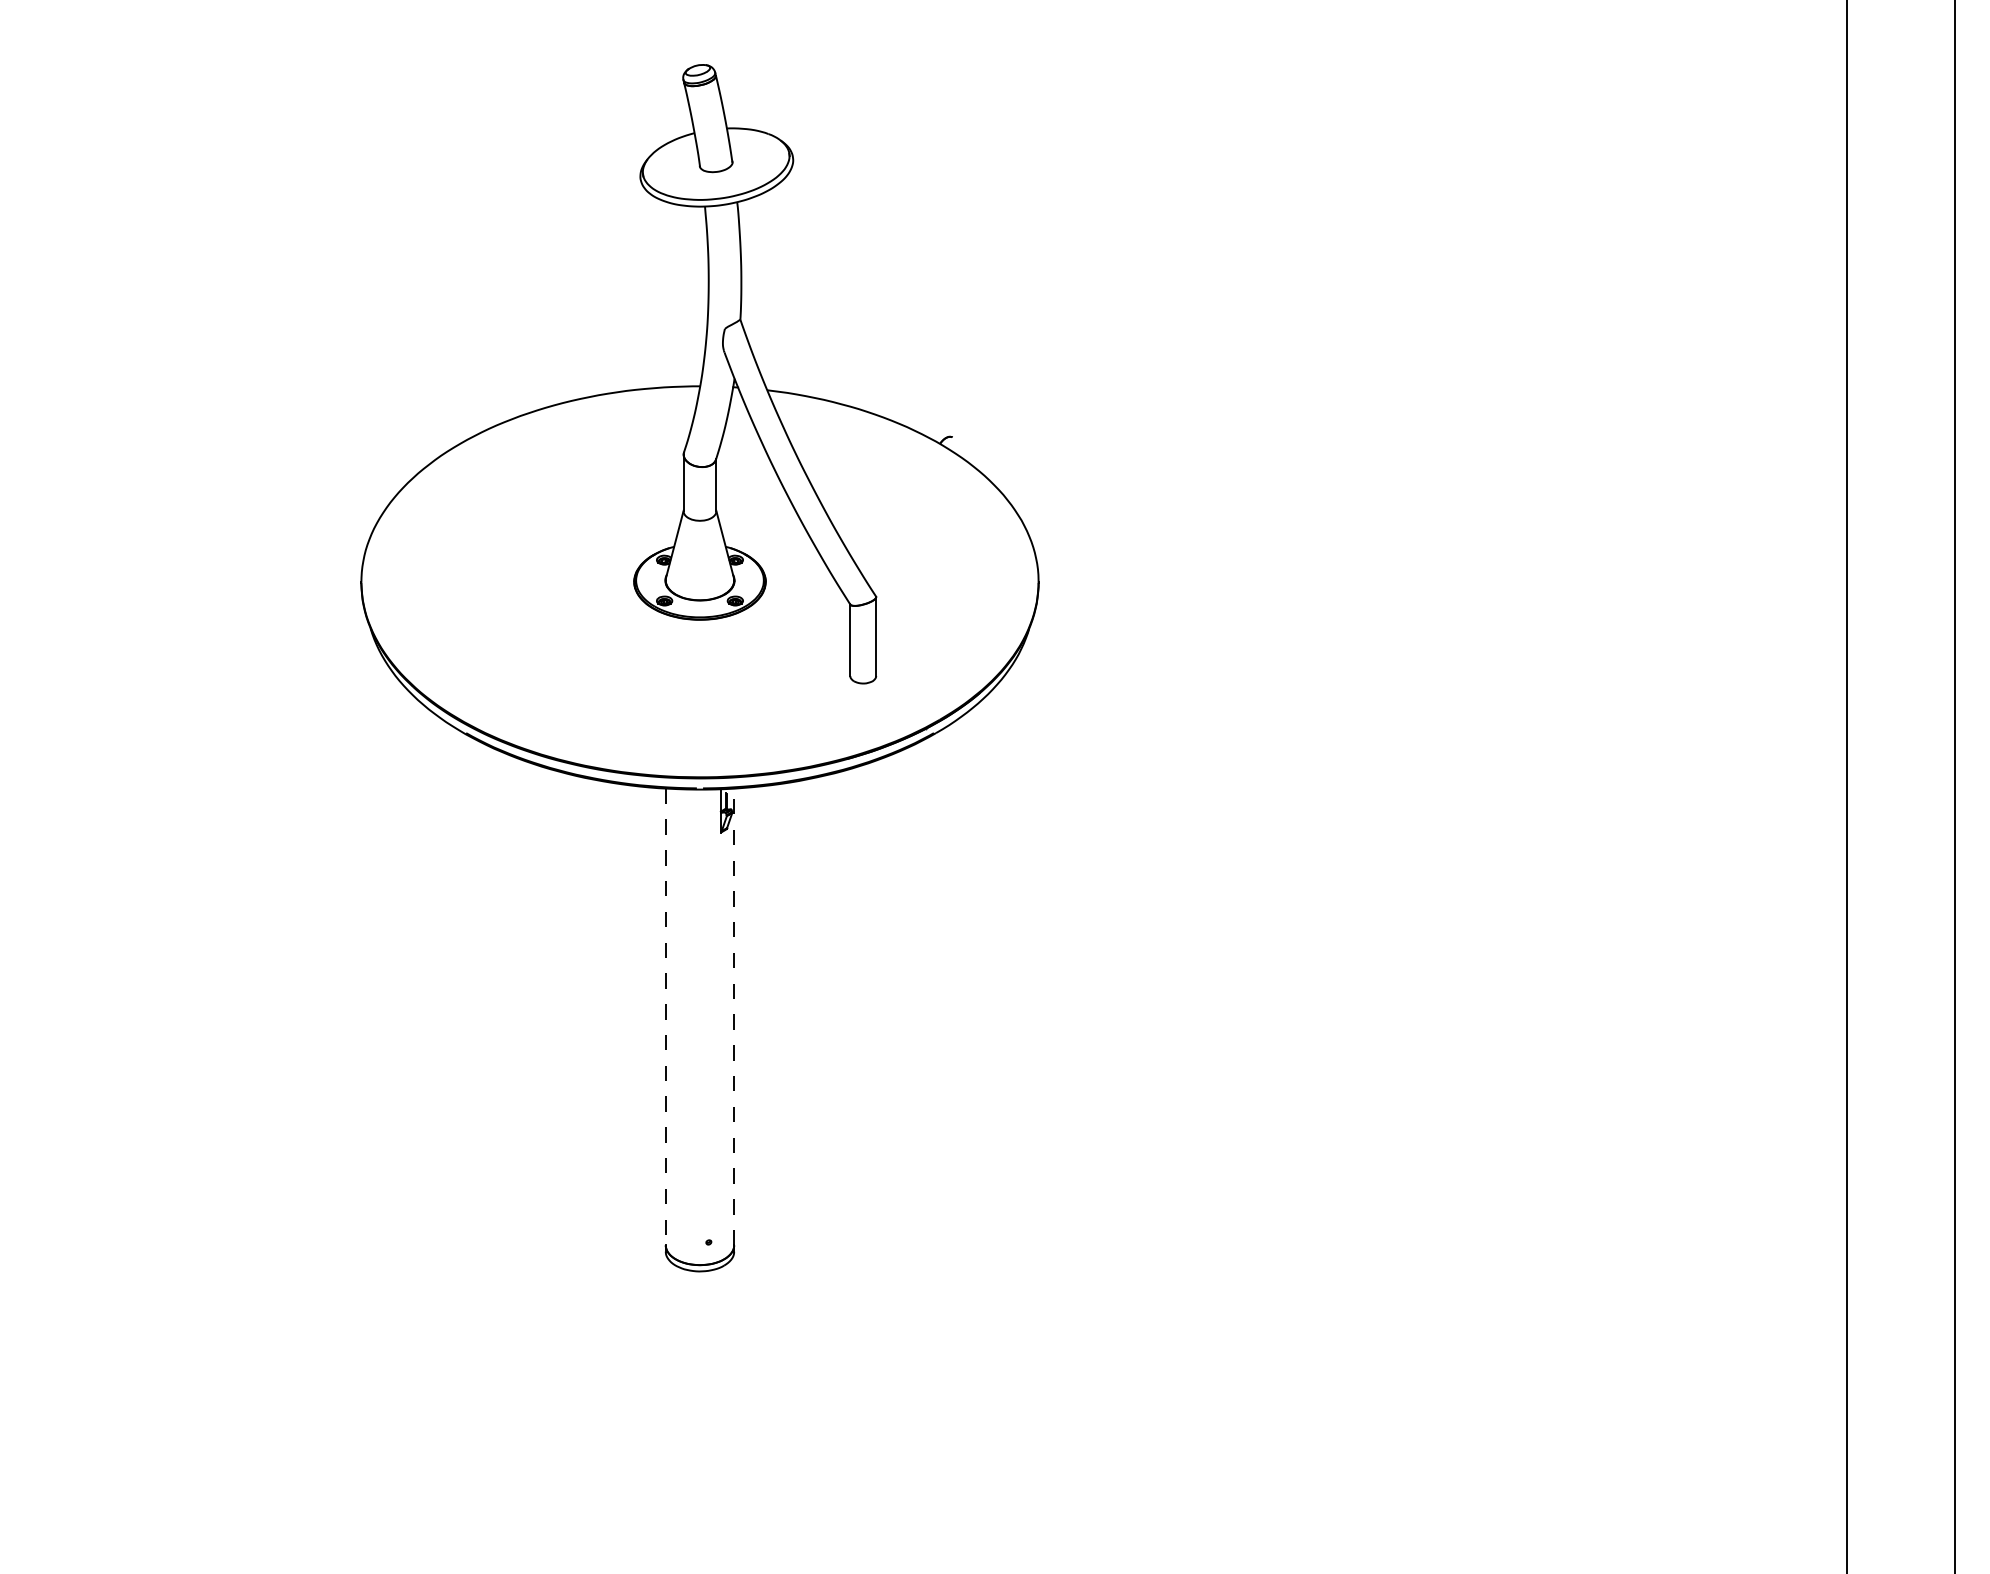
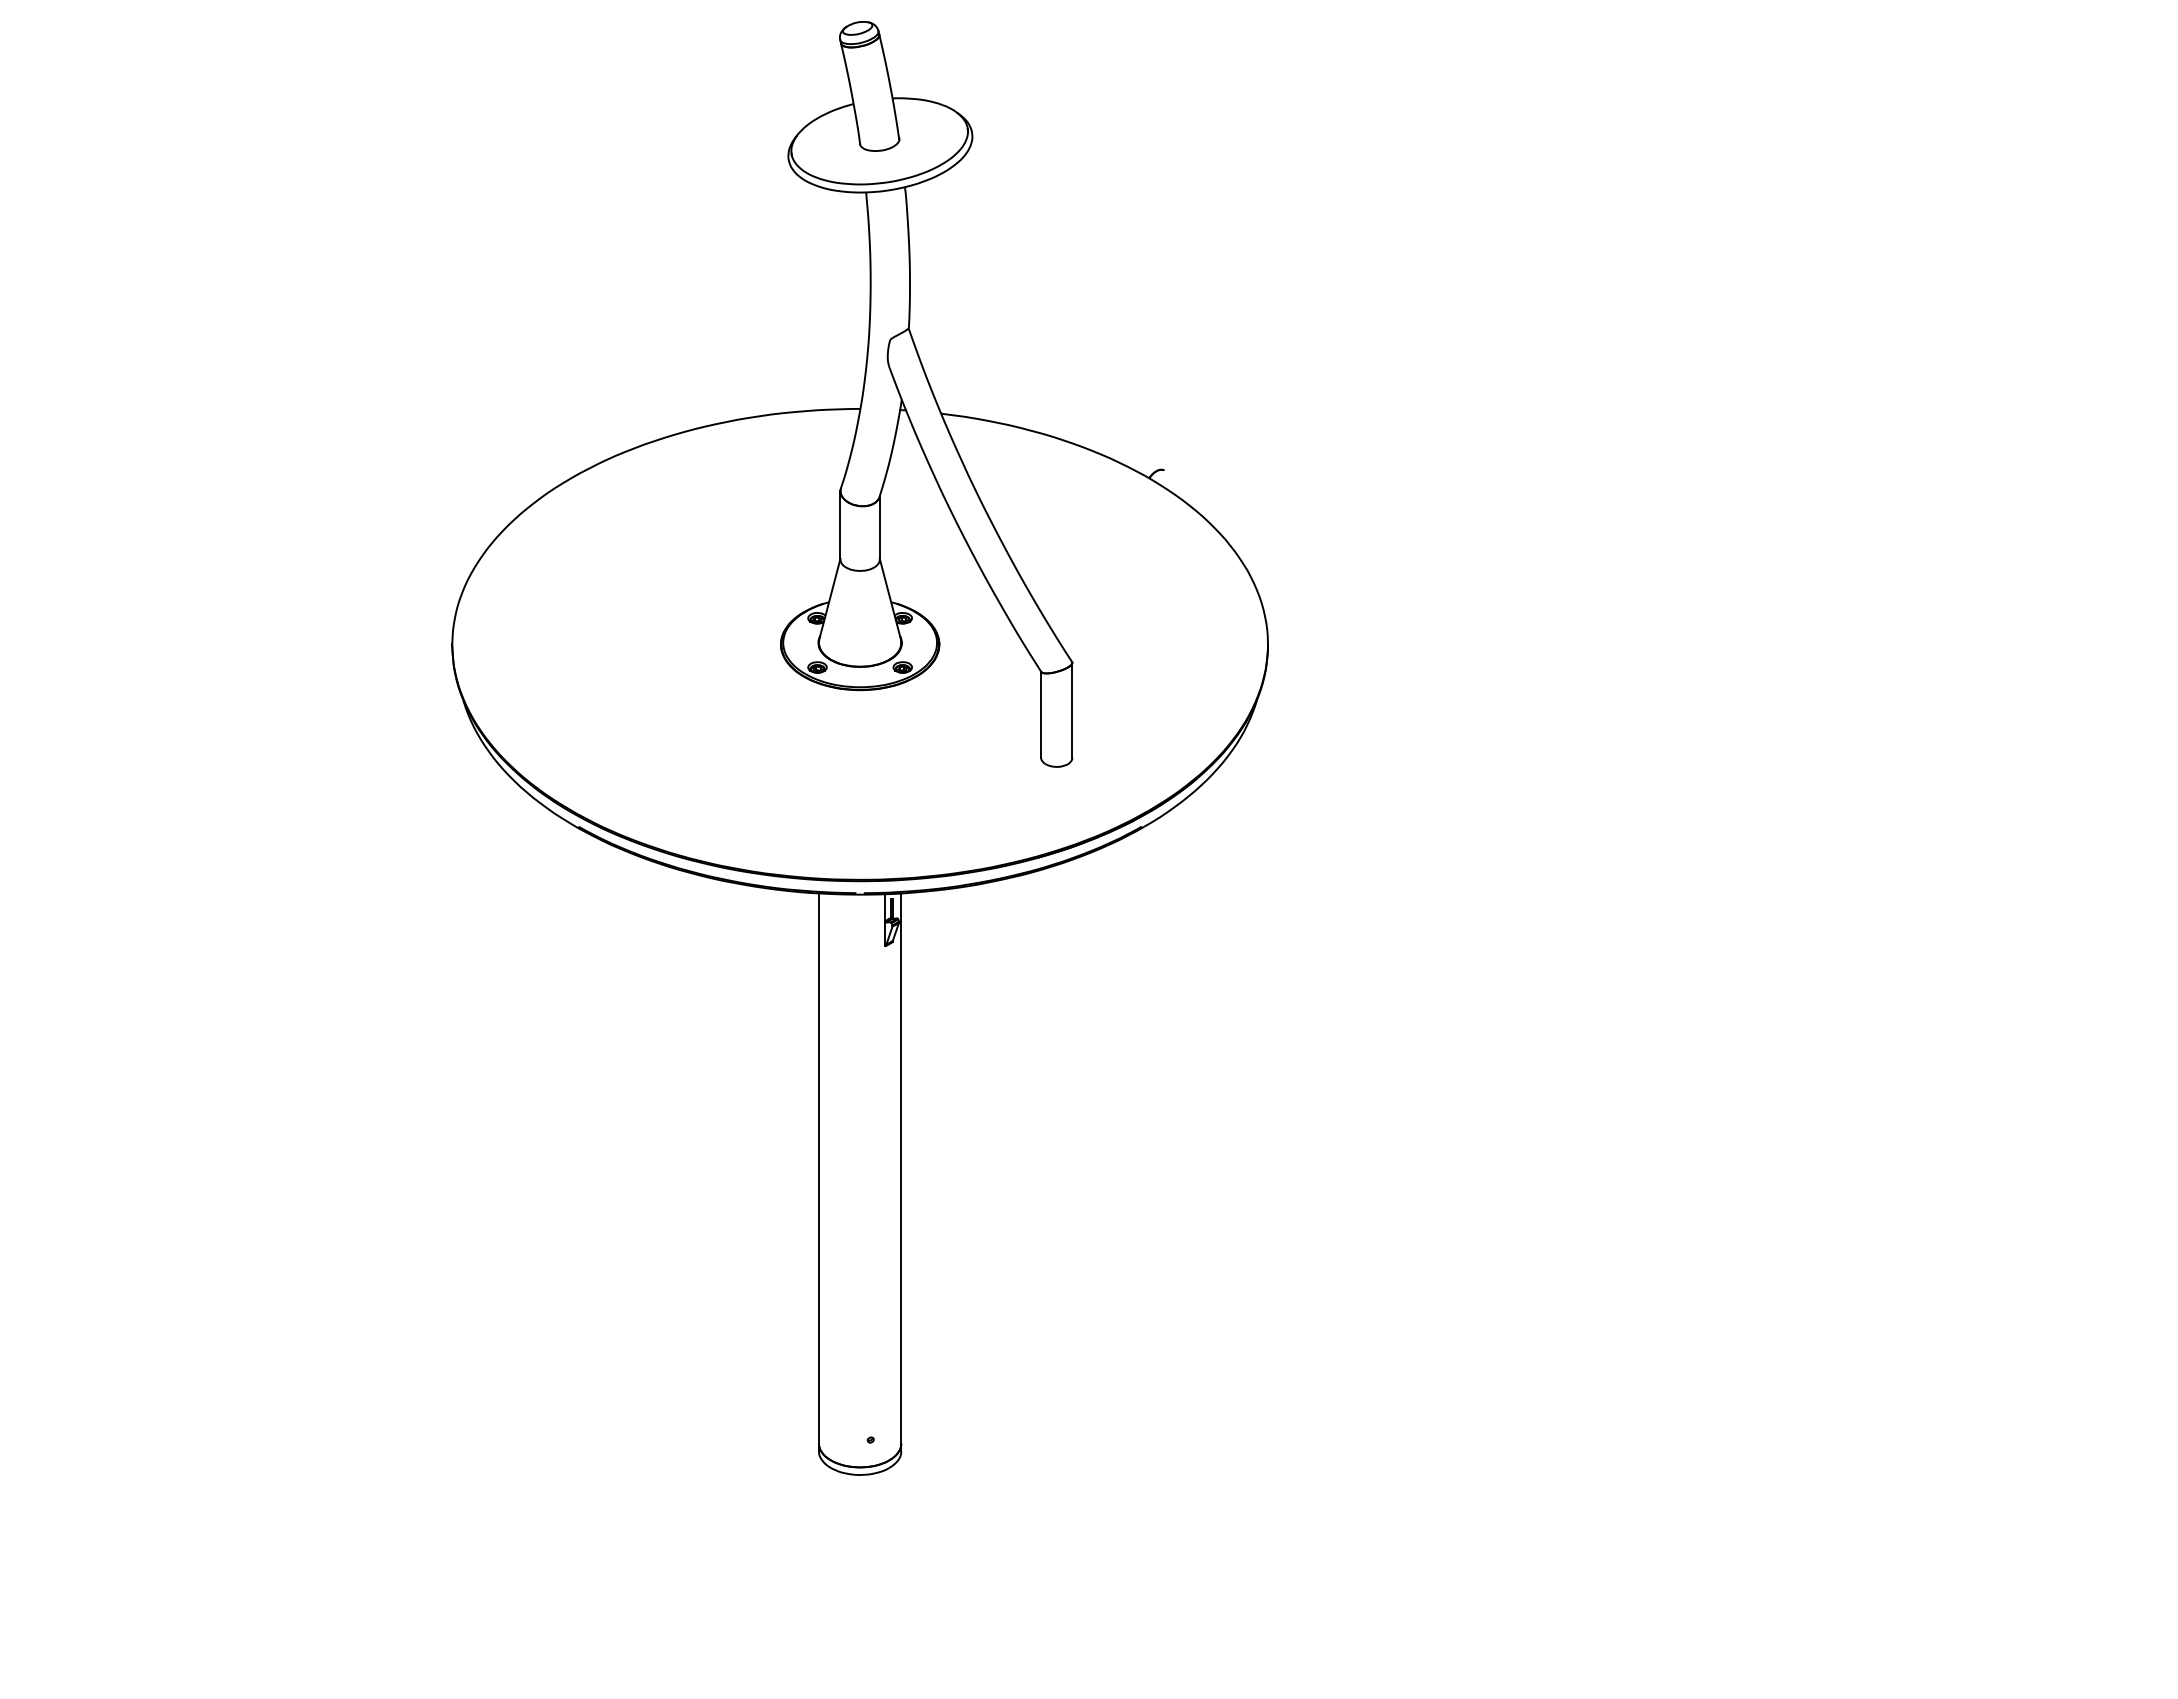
line: (734, 1016) -> (901, 1167), dashed -> solid
line: (665, 1017) -> (818, 1169), dashed -> solid

